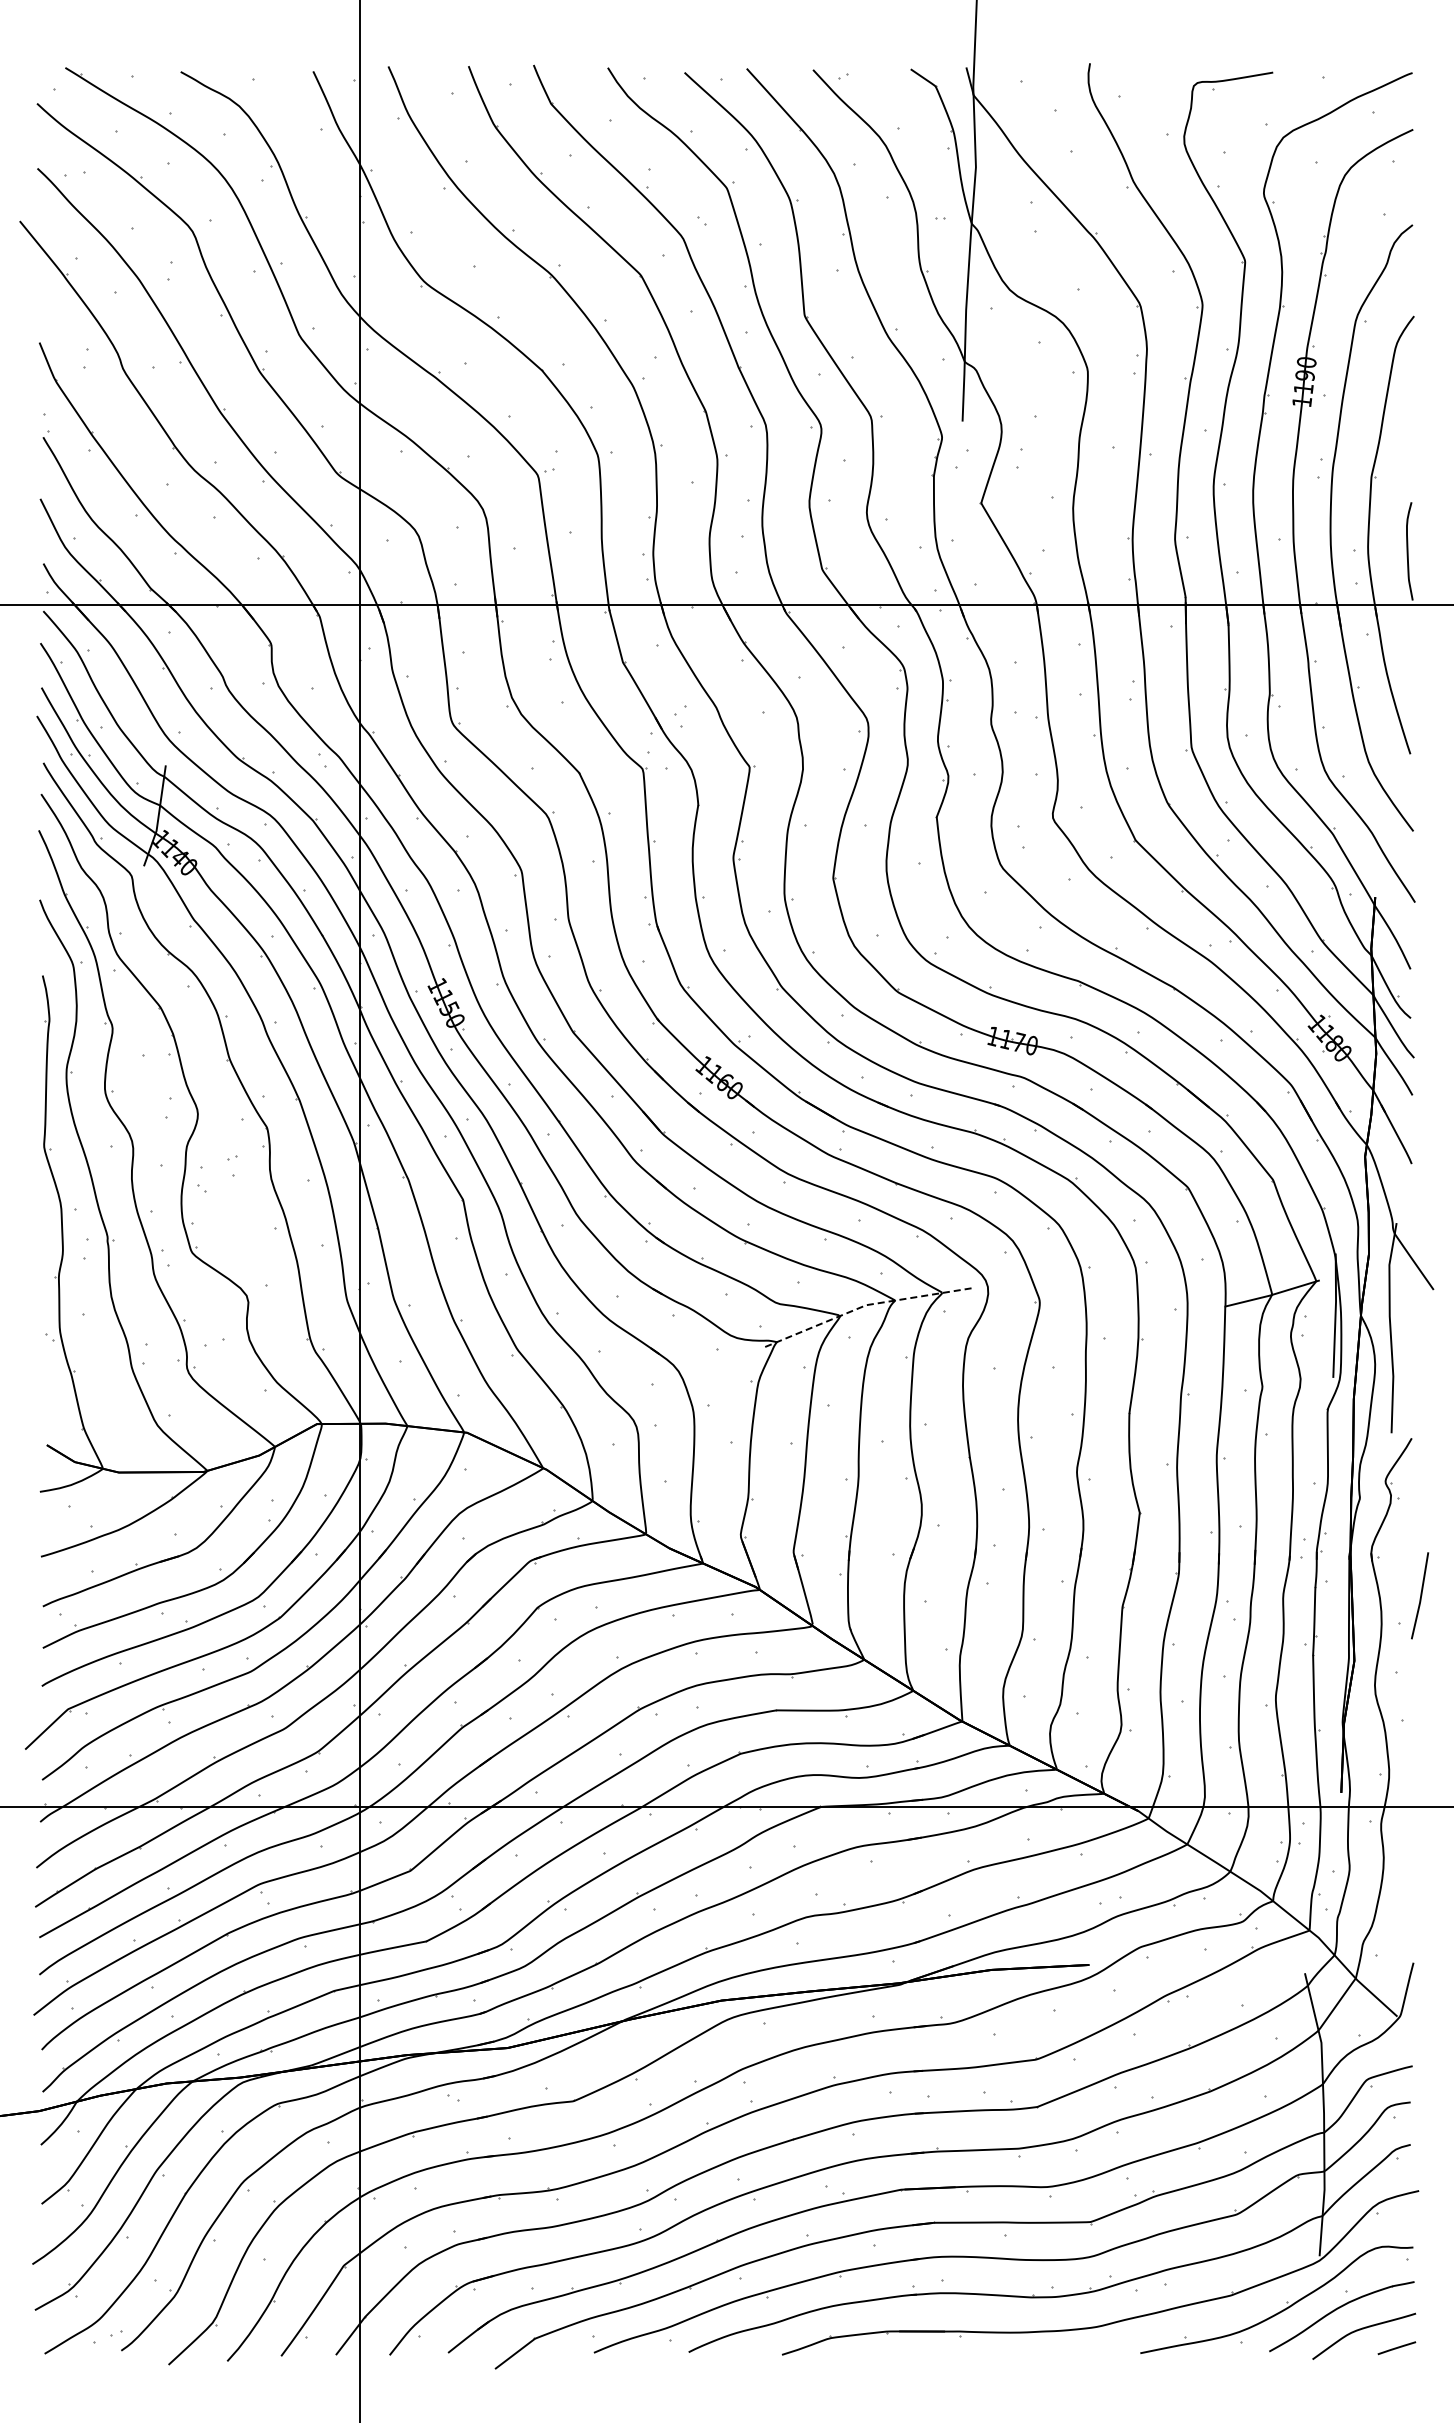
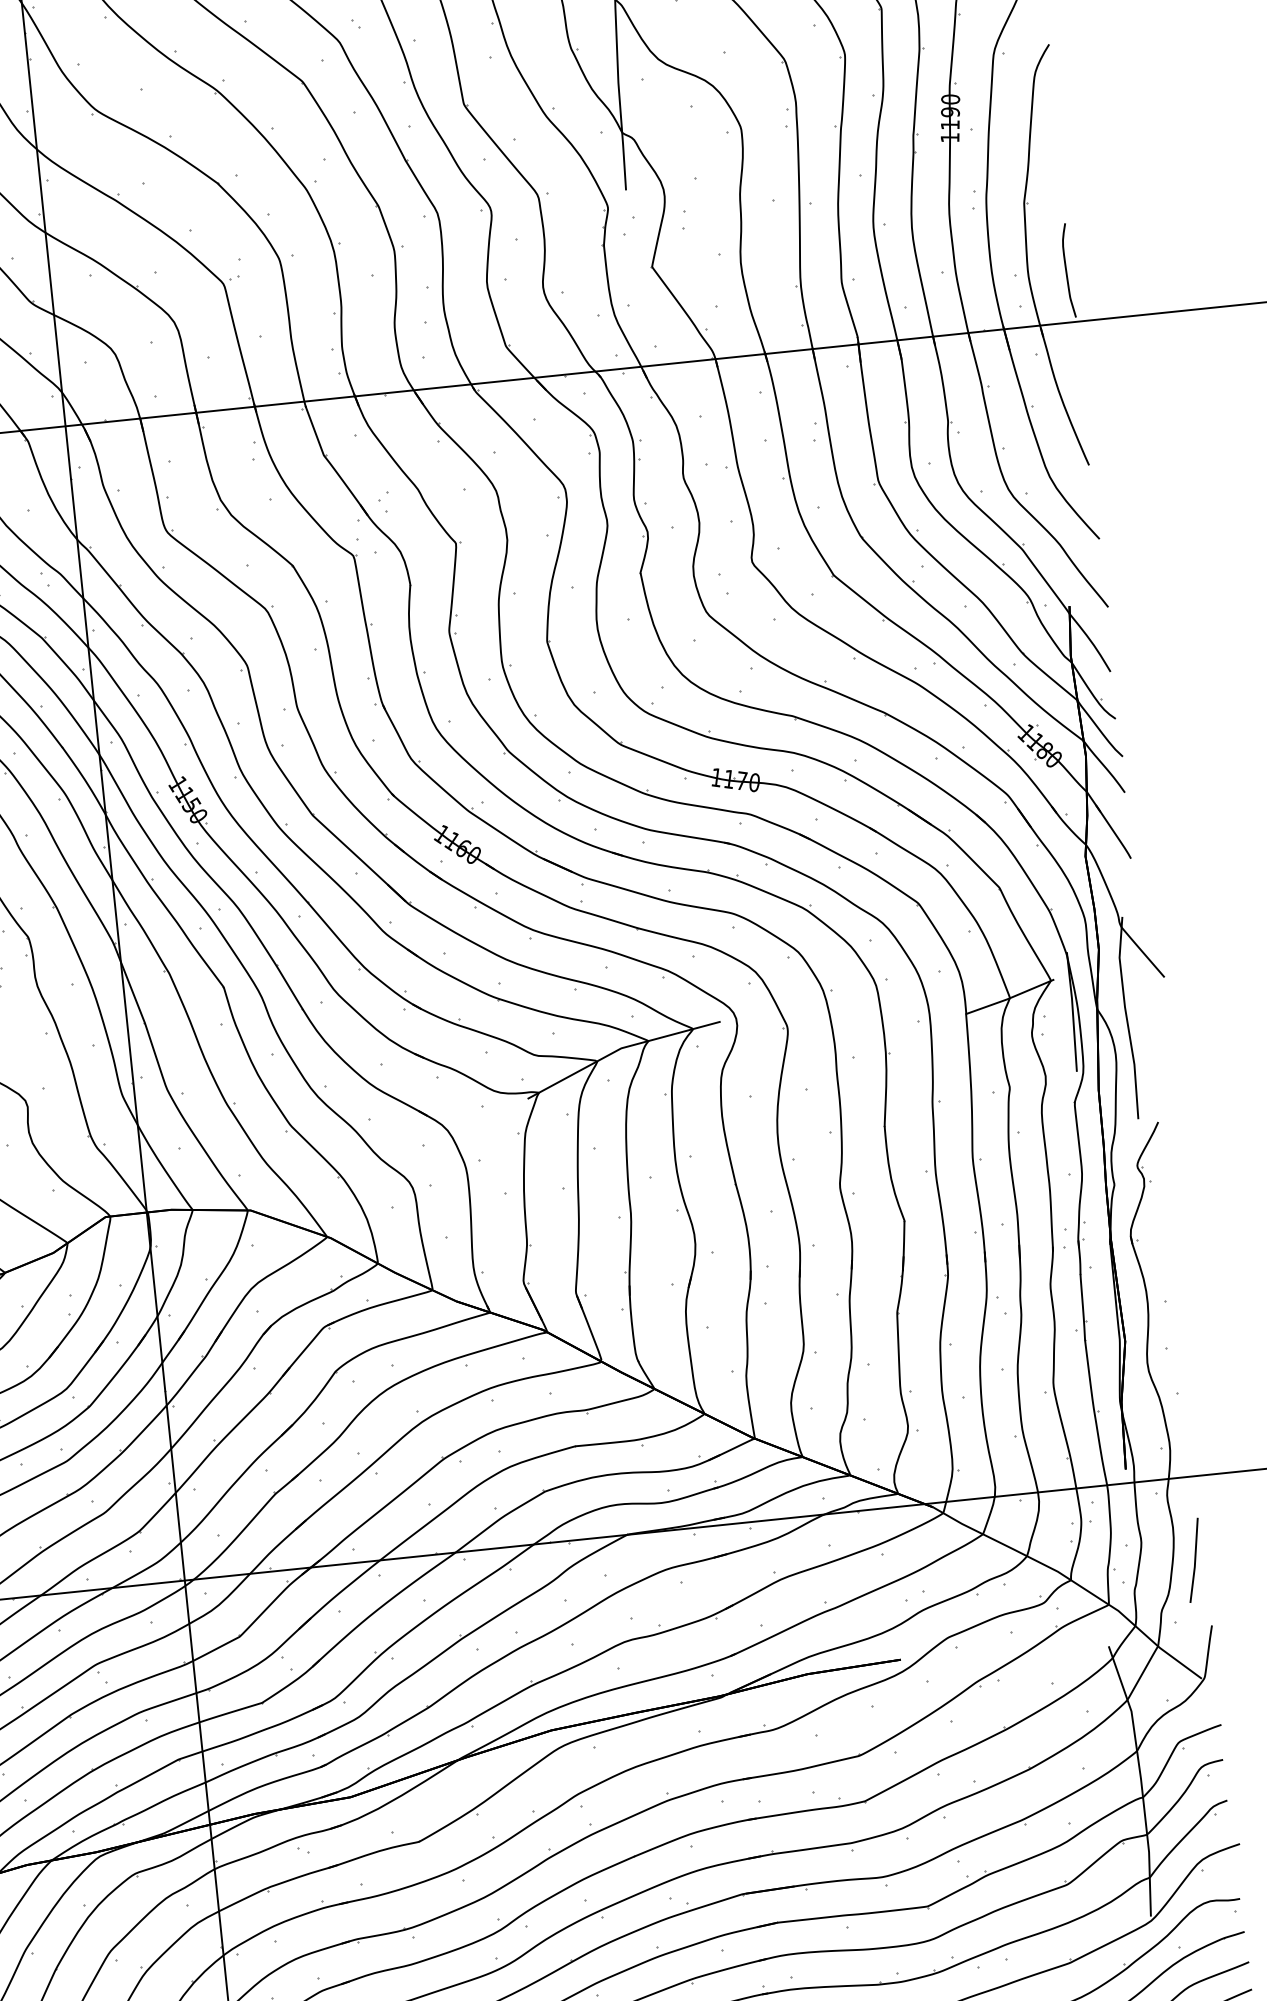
line: (864, 1305) -> (619, 1048), dashed -> solid
line: (1420, 1595) -> (1194, 1560), moved

